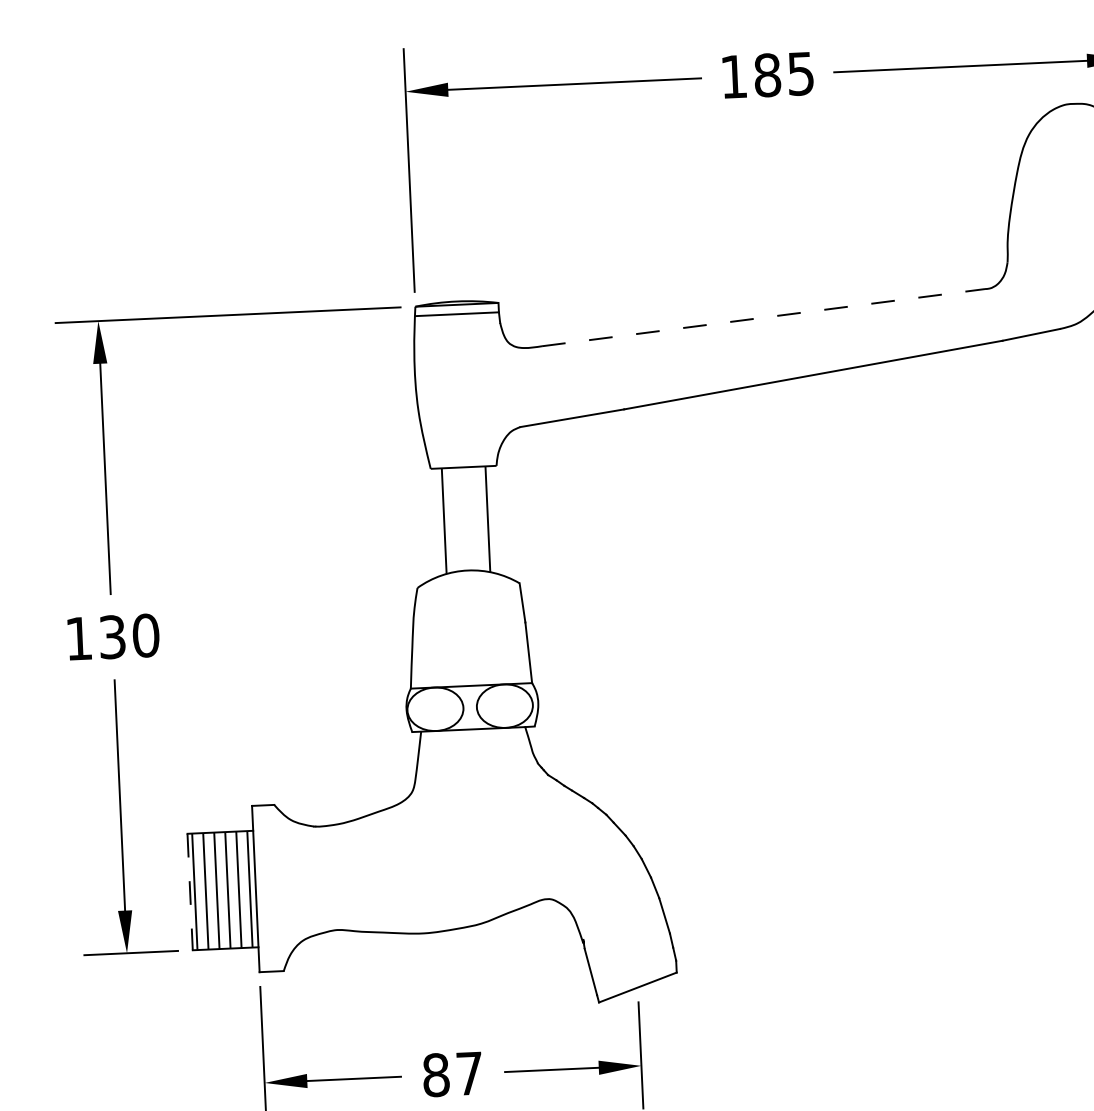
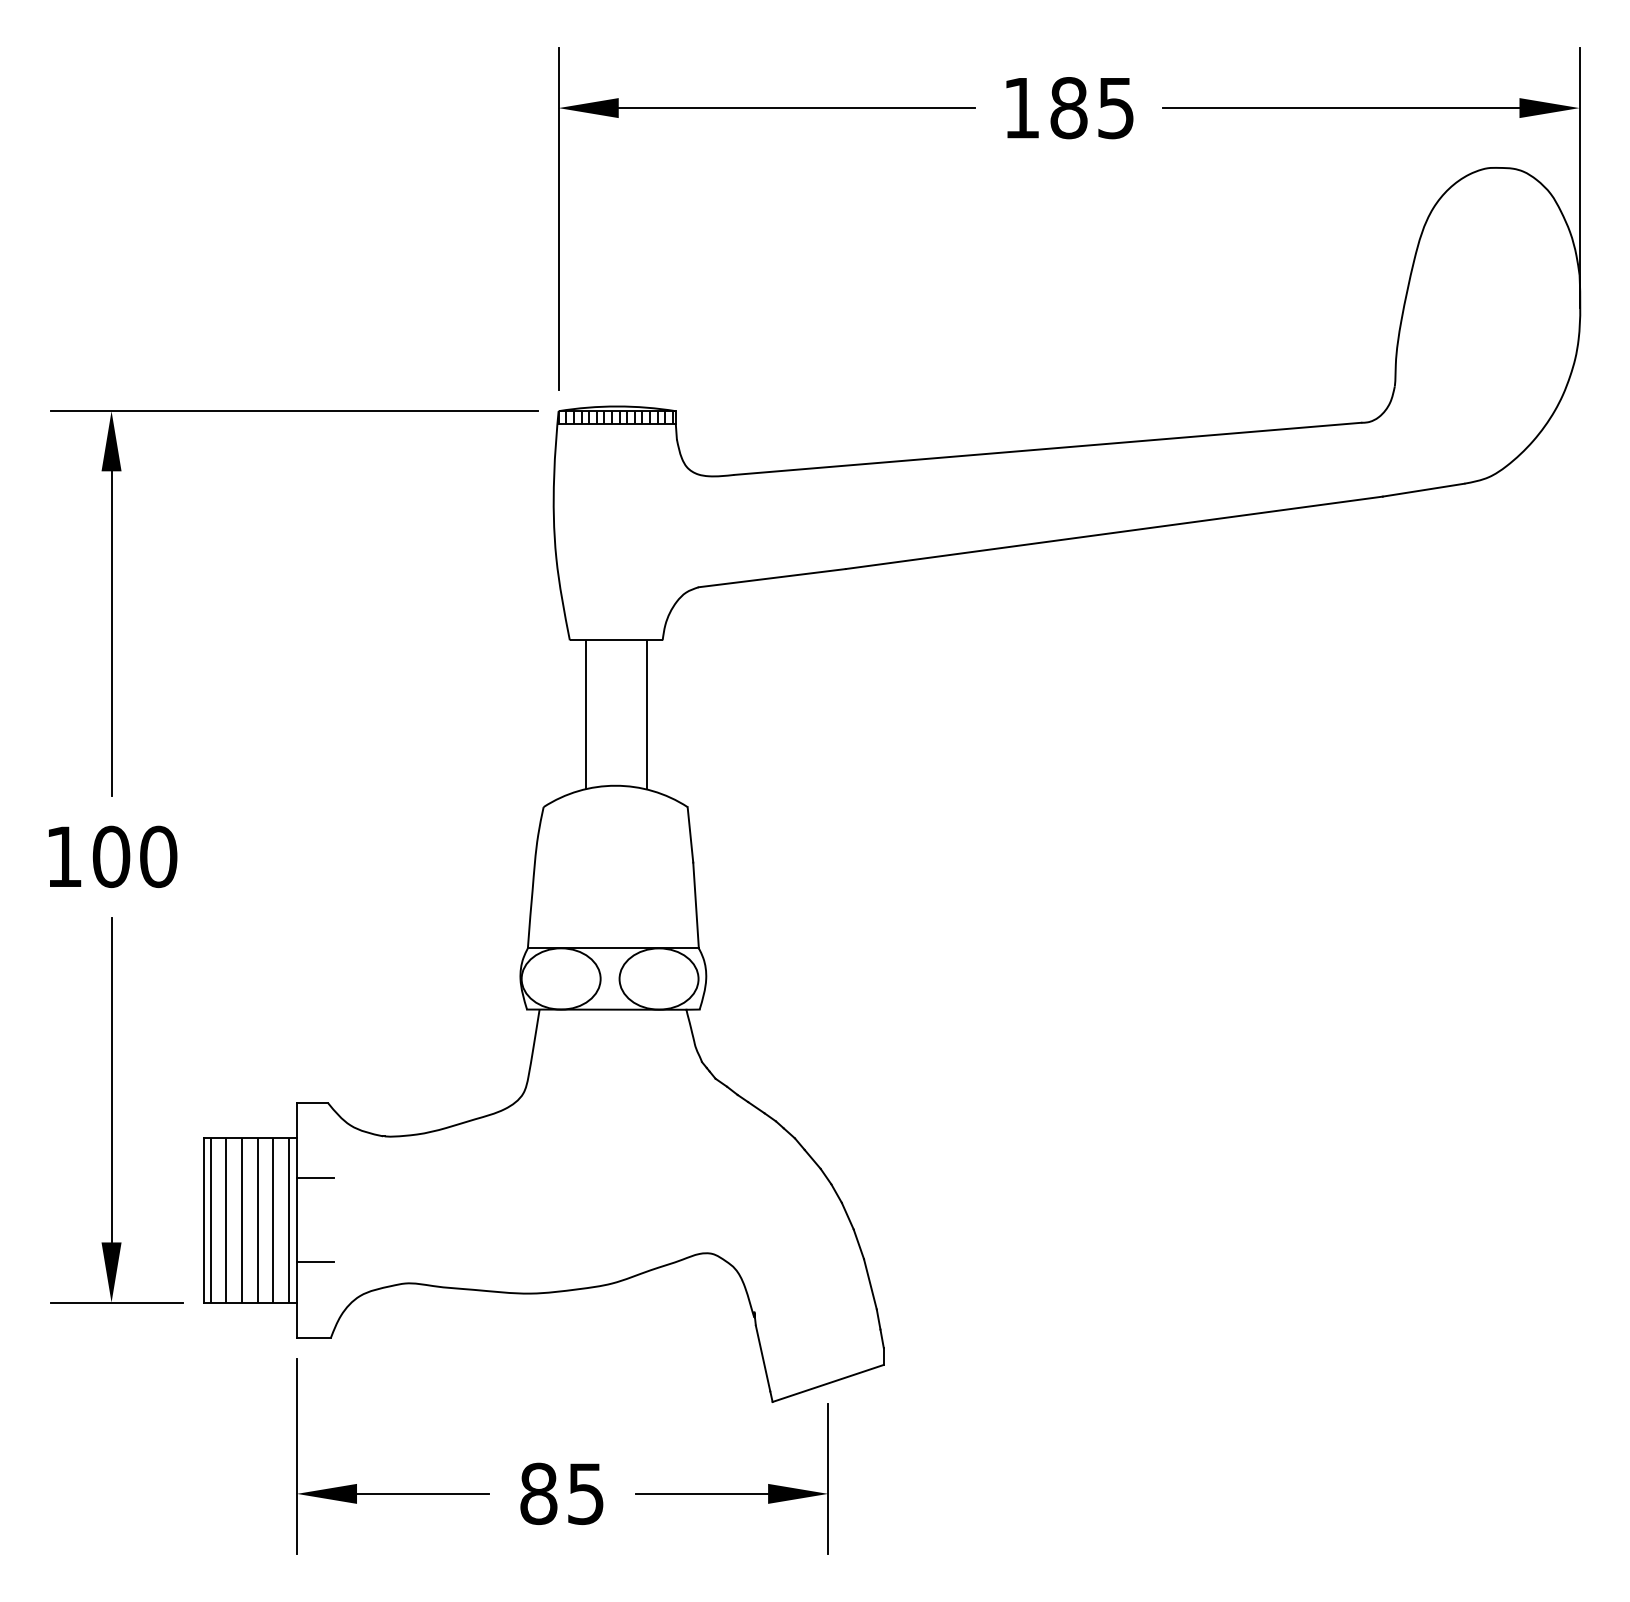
hatch: (455, 309) -> (615, 417), added
line: (763, 317) -> (1047, 448), dashed -> solid
text: (112, 636) -> (111, 856), 130 -> 100
line: (267, 858) -> (315, 1178), added
line: (190, 892) -> (204, 1220), dashed -> solid
line: (270, 917) -> (315, 1261), added
text: (469, 1074) -> (585, 1494), 87 -> 85

